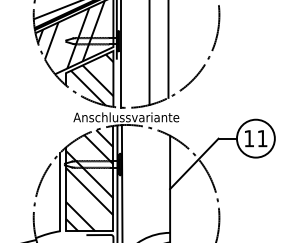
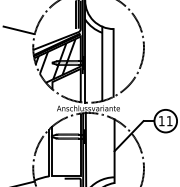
hatch: (91, 80) -> (67, 86), removed
hatch: (89, 181) -> (66, 146), removed

